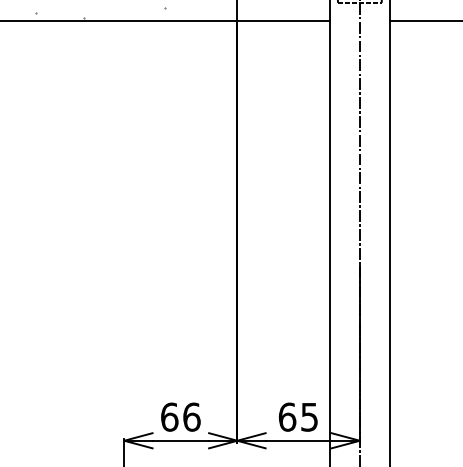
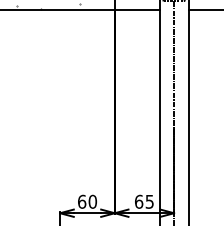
text: (191, 416) -> (92, 201), 66 -> 60

